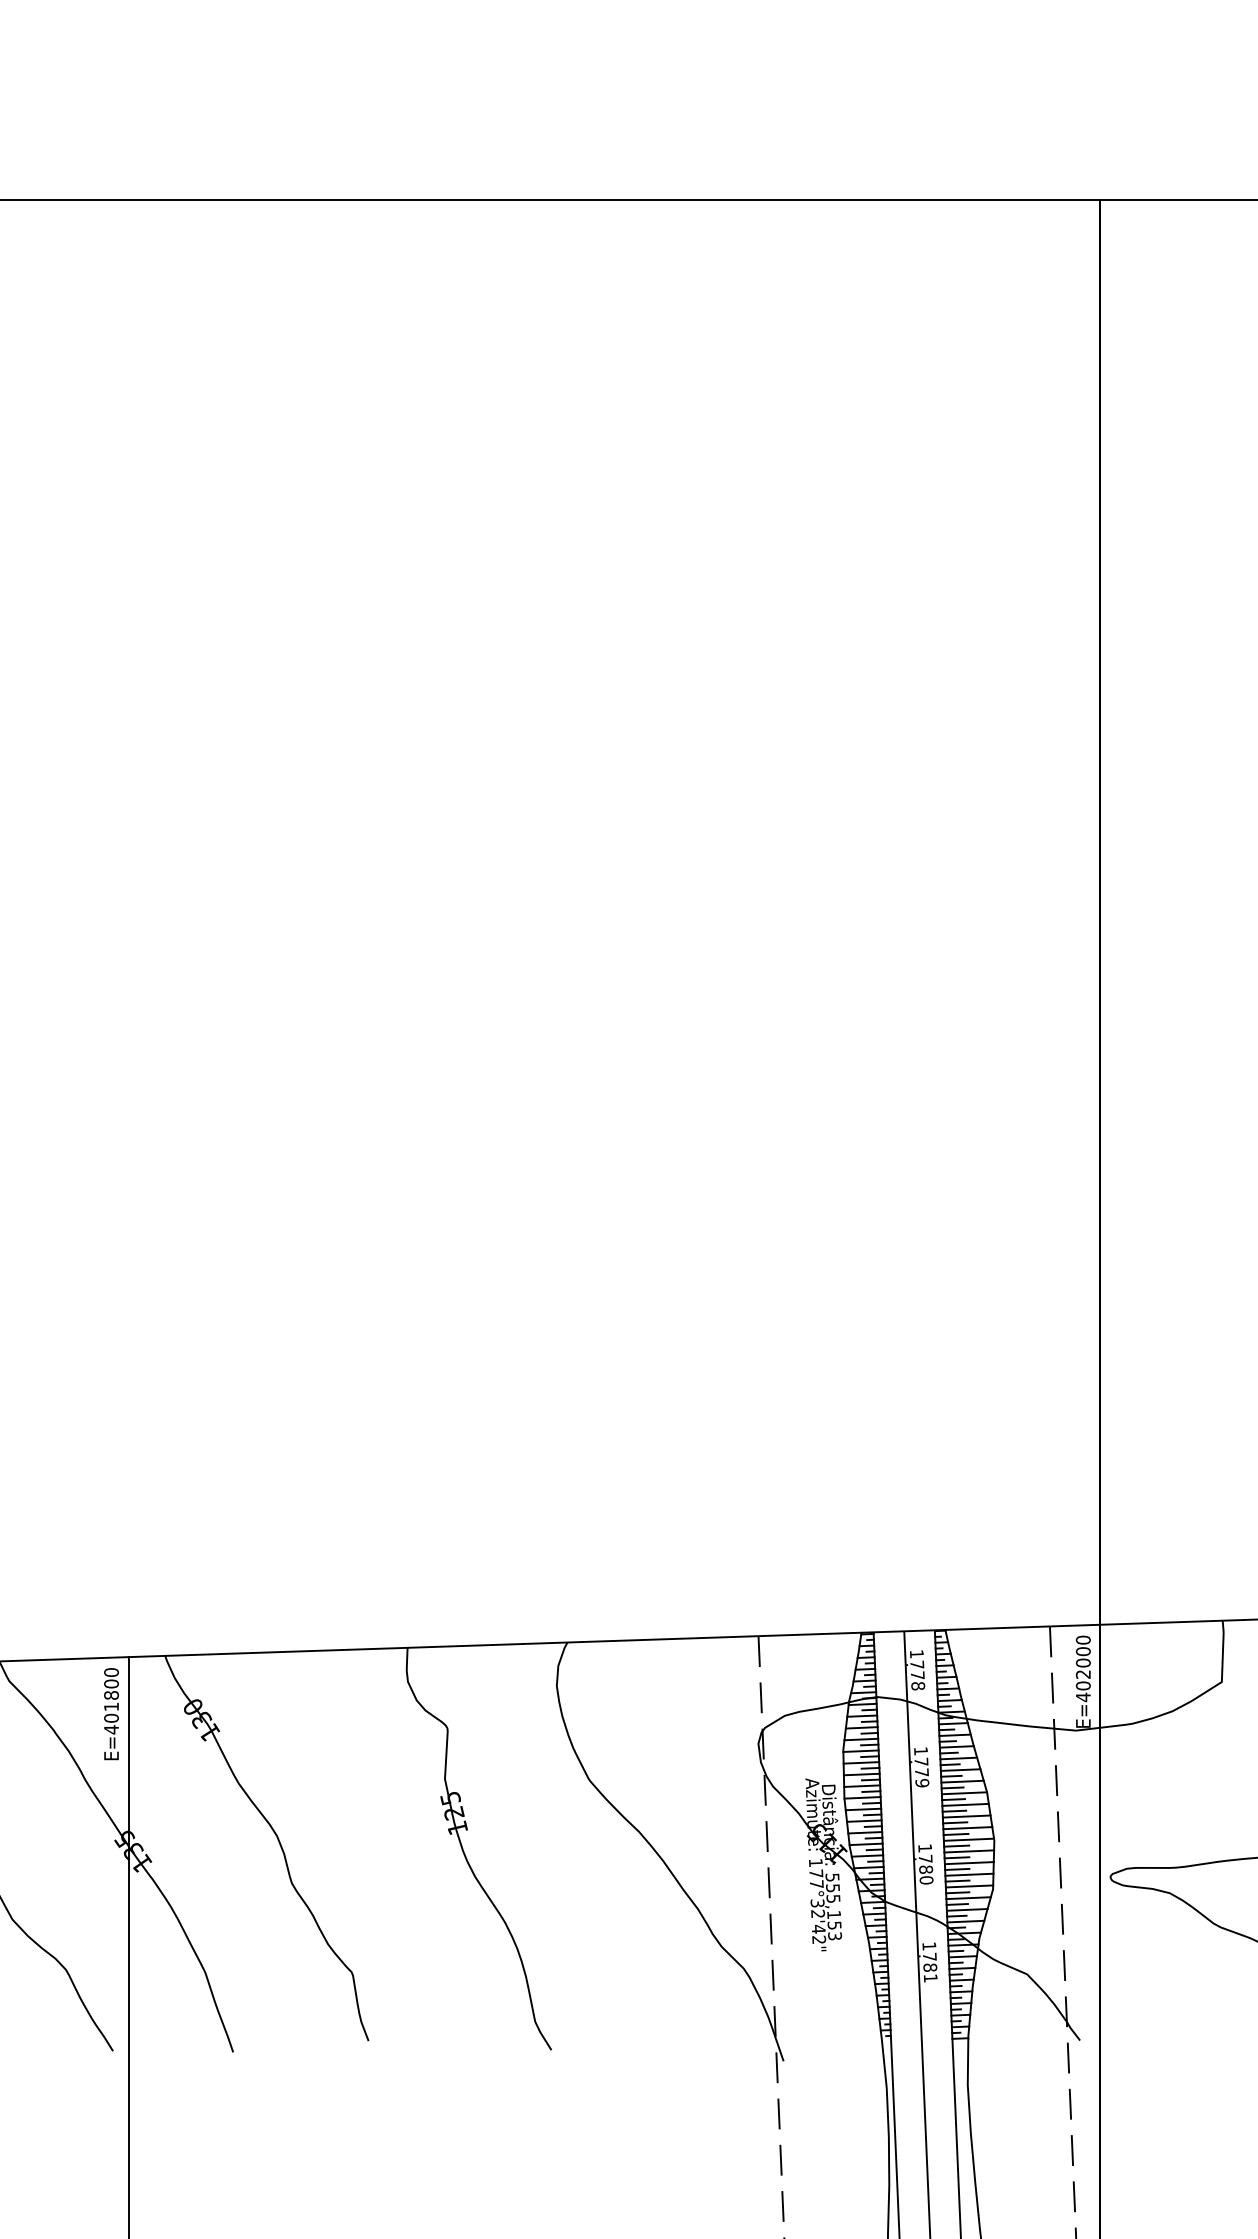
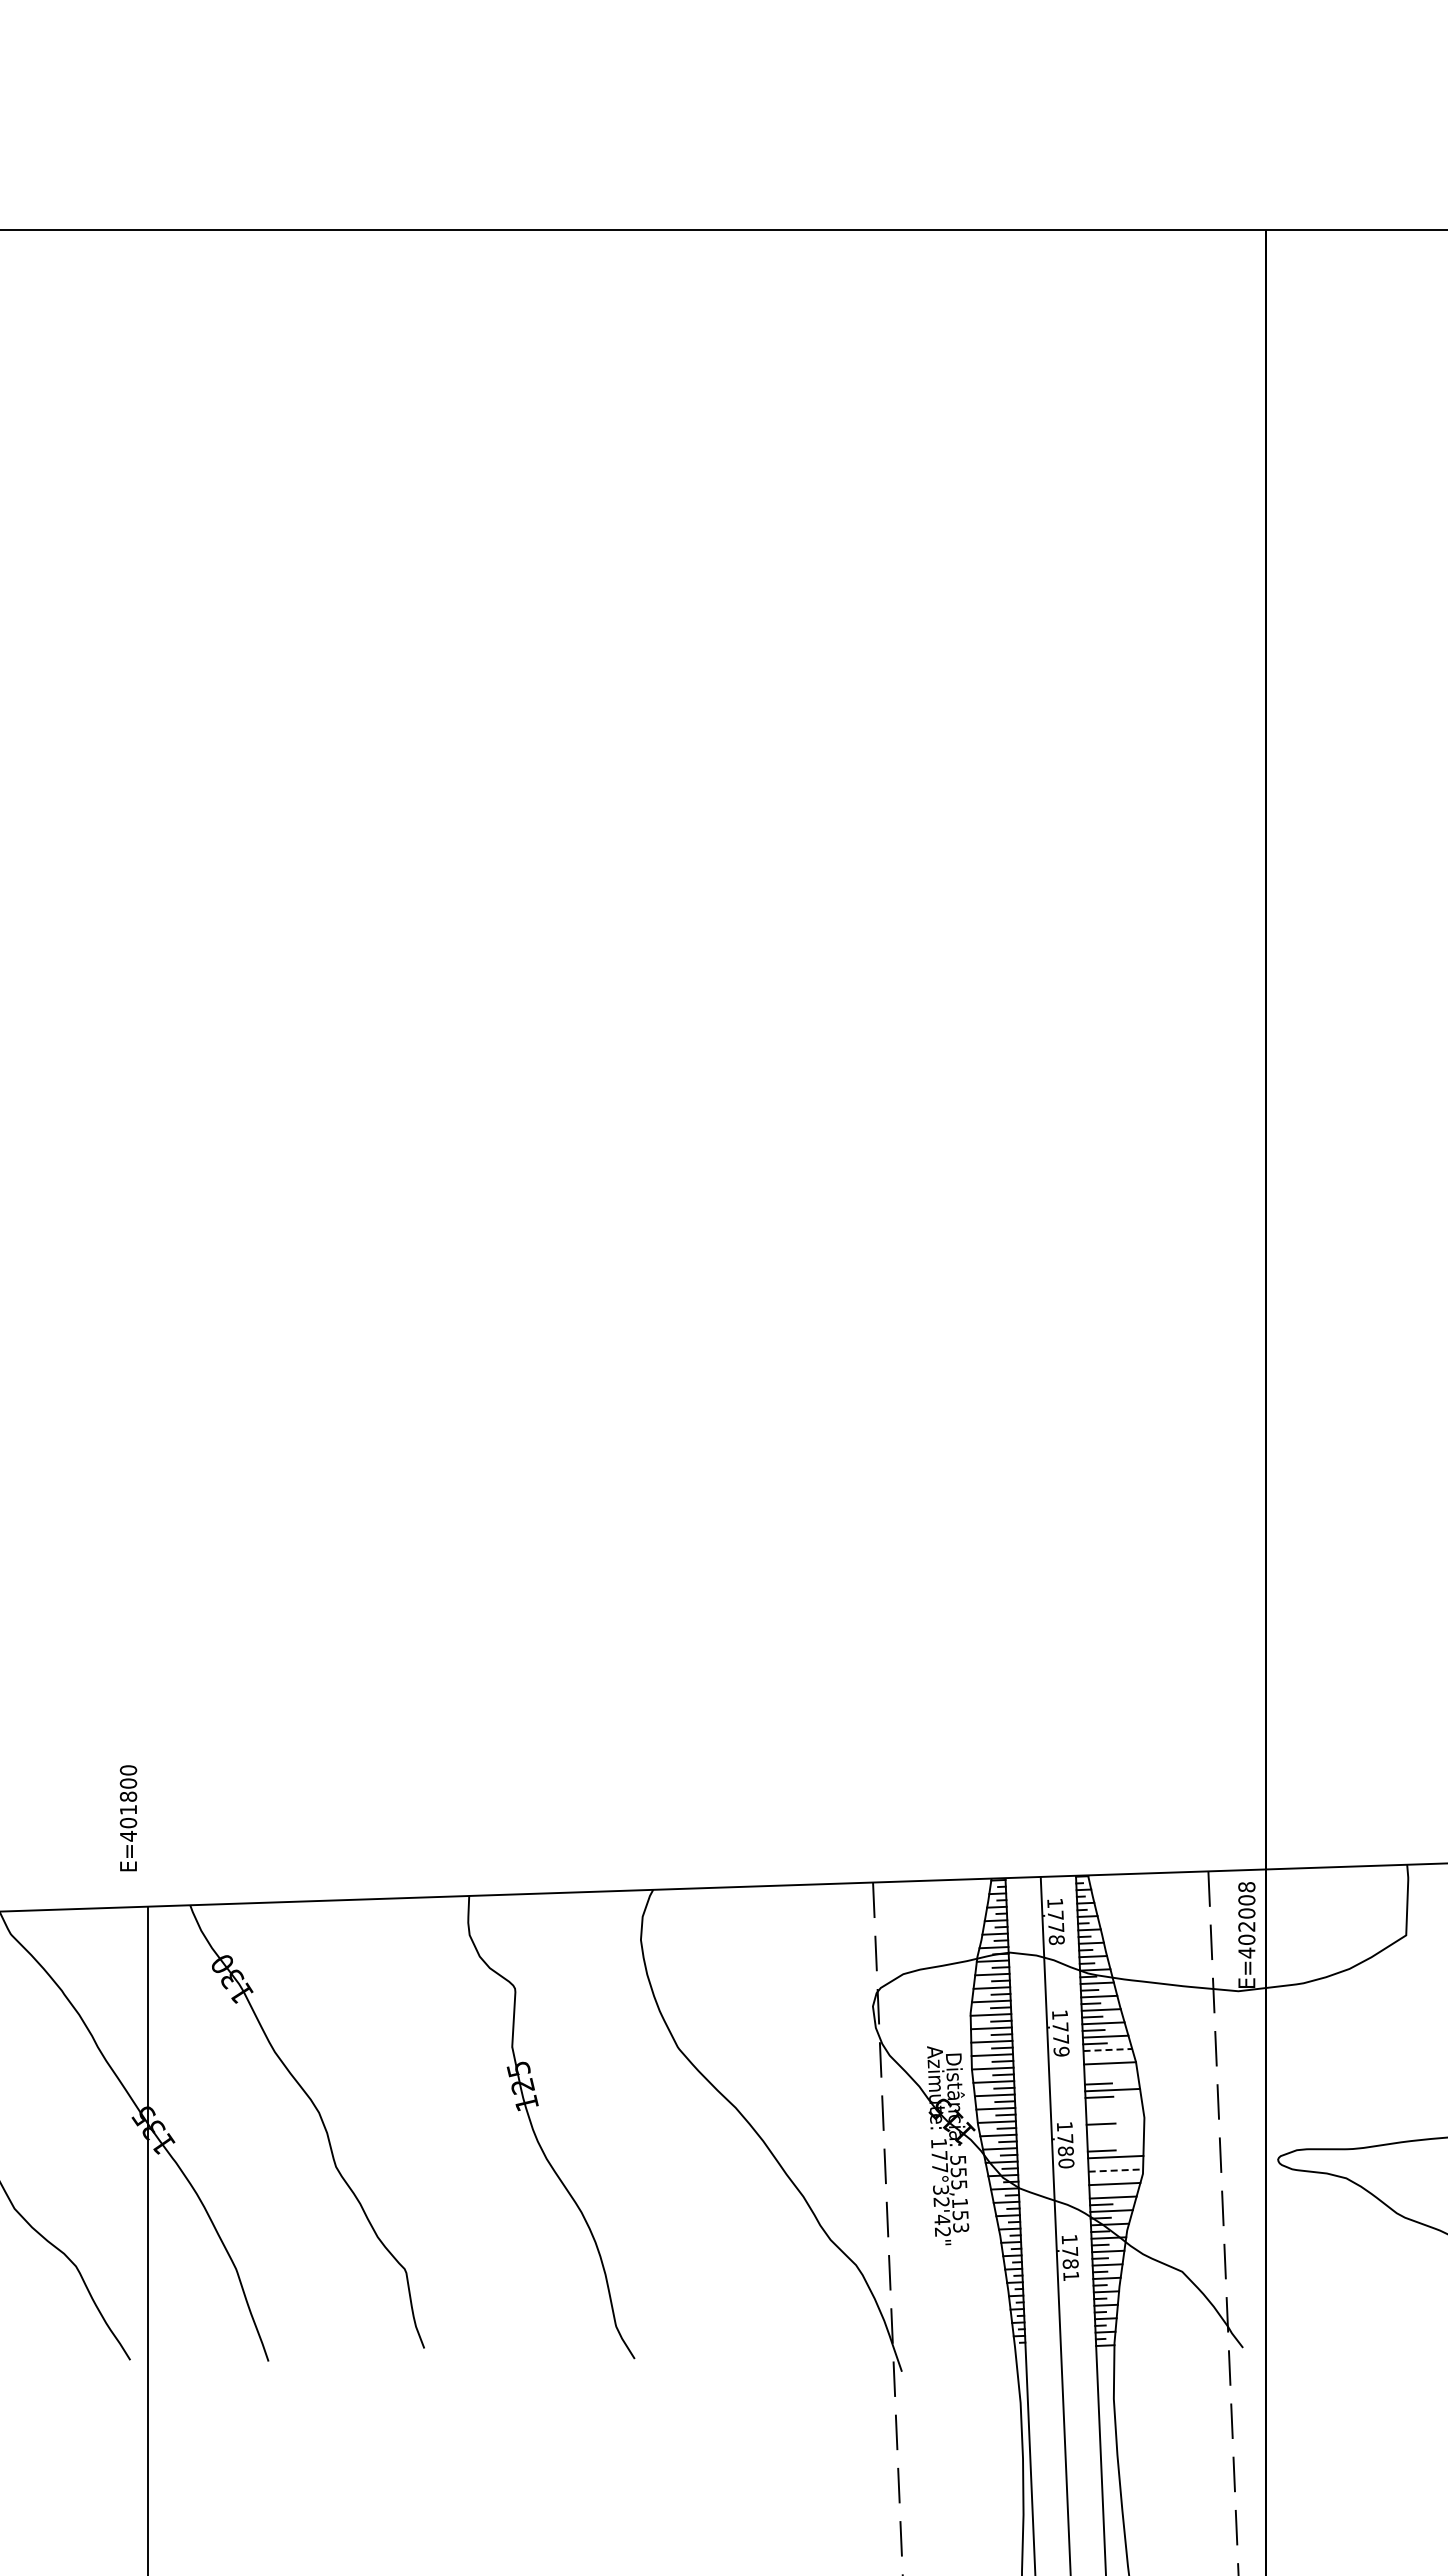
text: (1083, 1640) -> (1246, 1887), E=402000 -> E=402008
text: (111, 1714) -> (128, 1818), moved
line: (963, 1781) -> (1108, 2049), solid -> dashed
line: (951, 1787) -> (1095, 2056), removed
line: (953, 1799) -> (1097, 2070), removed
line: (965, 1804) -> (1111, 2076), removed
line: (967, 1828) -> (1113, 2103), removed
line: (956, 1834) -> (1100, 2110), removed
line: (969, 1839) -> (1115, 2116), removed
line: (969, 1851) -> (1115, 2130), removed
line: (957, 1857) -> (1101, 2137), removed
line: (969, 1862) -> (1115, 2143), removed
line: (957, 1881) -> (1101, 2164), removed
line: (970, 1886) -> (1116, 2170), solid -> dashed
line: (957, 1892) -> (1101, 2177), removed
line: (957, 1903) -> (1101, 2190), removed

